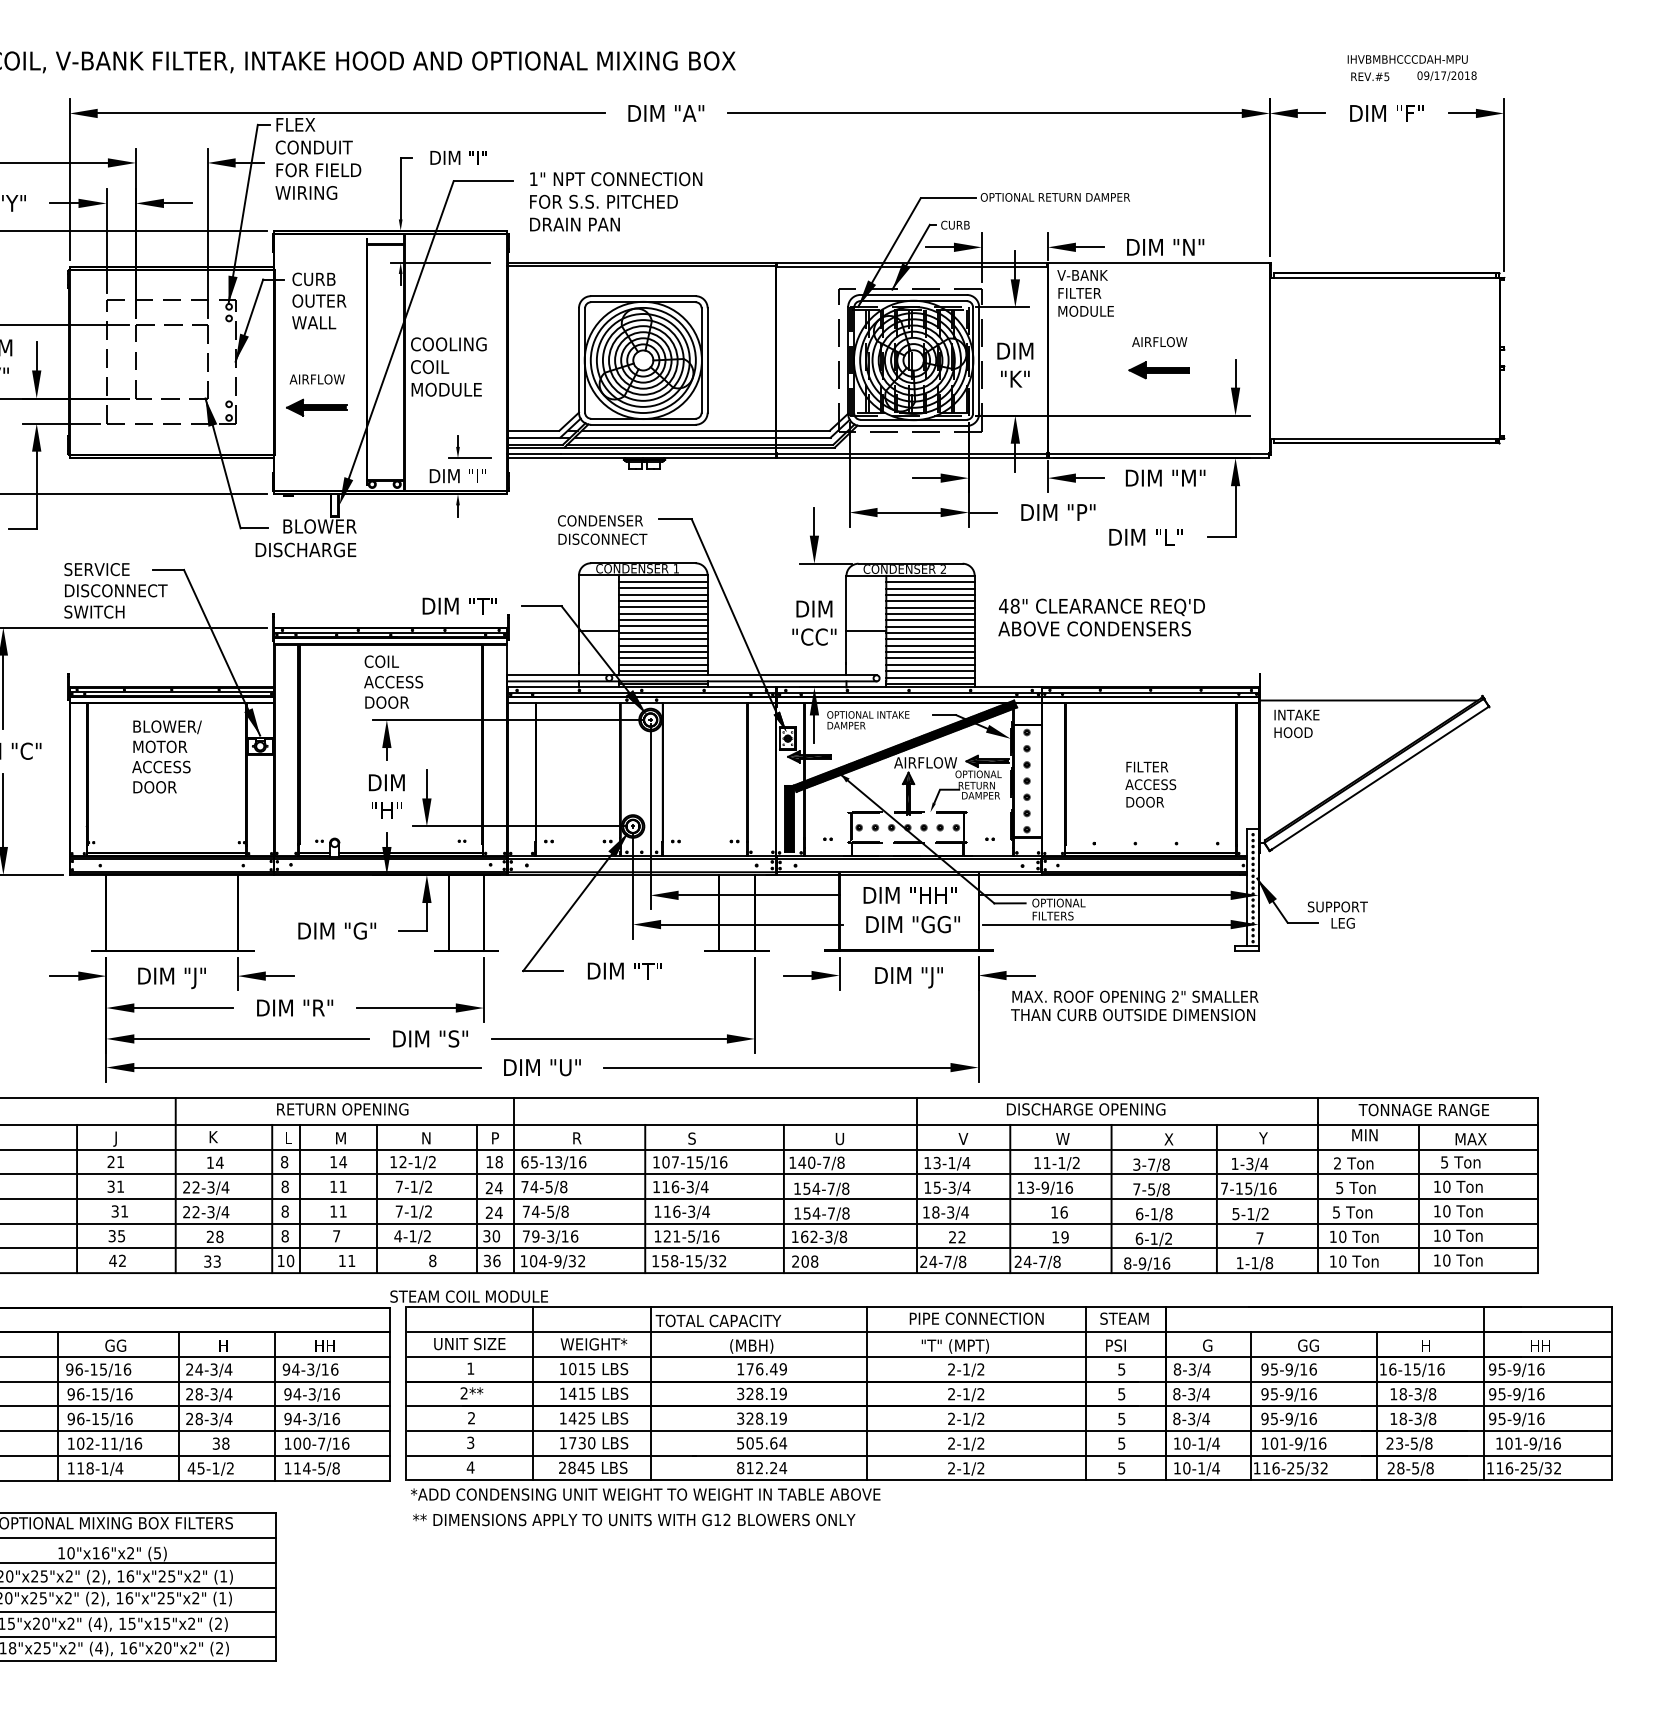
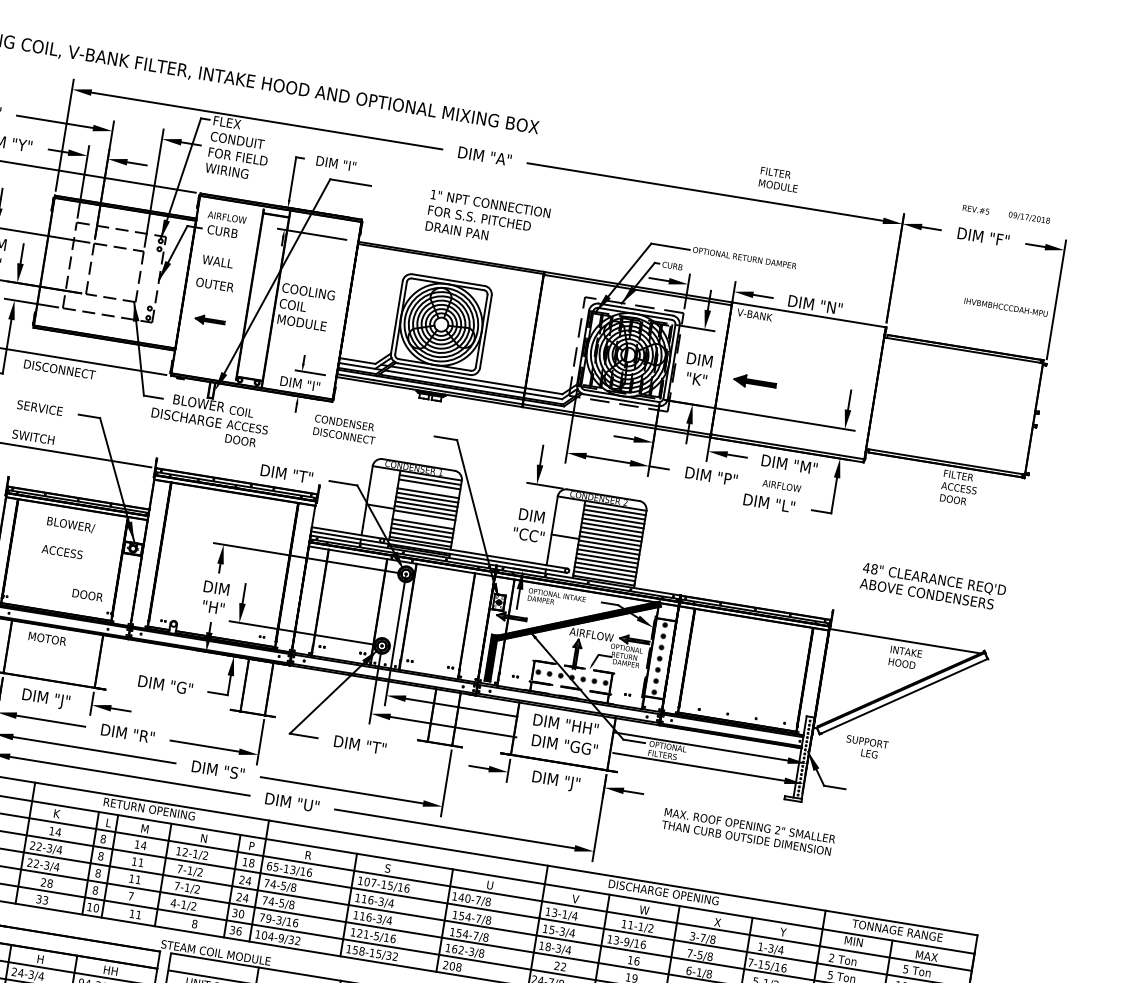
text: (1407, 59) -> (1005, 307), moved
text: (616, 201) -> (488, 219), moved
text: (319, 300) -> (215, 284), moved
text: (1085, 302) -> (778, 179), moved
text: (1159, 342) -> (781, 486), moved
part: (1158, 370) -> (754, 382), moved
text: (316, 379) -> (226, 217), moved
part: (316, 407) -> (209, 320), size x0.7
text: (602, 529) -> (345, 429), moved
text: (116, 590) -> (60, 369), moved
line: (662, 594) -> (428, 488), removed
text: (1101, 617) -> (932, 586), moved
line: (662, 639) -> (423, 519), removed
text: (393, 681) -> (247, 426), moved
text: (1296, 723) -> (905, 657), moved
text: (160, 746) -> (47, 638), moved
text: (1150, 784) -> (958, 488), moved
text: (154, 787) -> (87, 595), moved
text: (1337, 914) -> (866, 747), moved
text: (1134, 1005) -> (748, 831), moved

